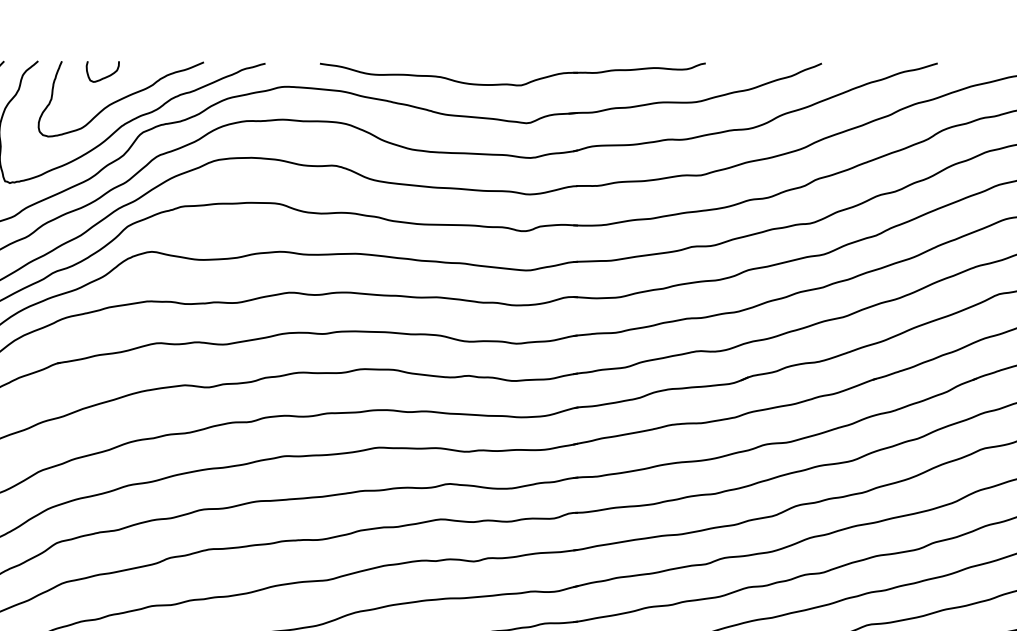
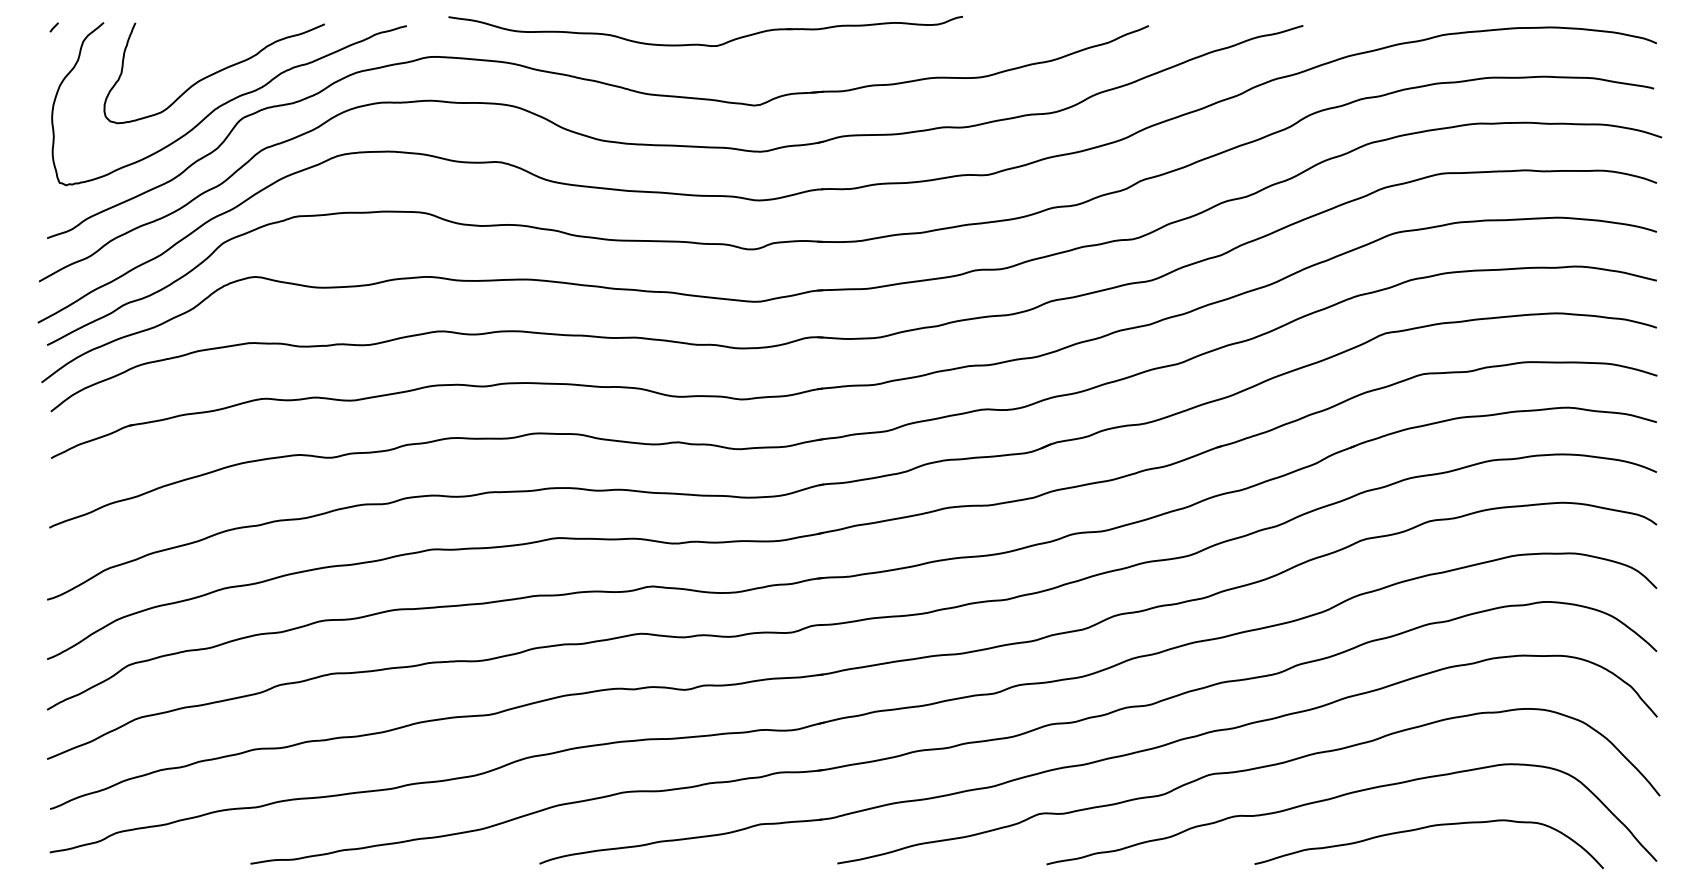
curve: (105, 76) -> (193, 43), removed
part: (512, 84) -> (705, 44), moved

